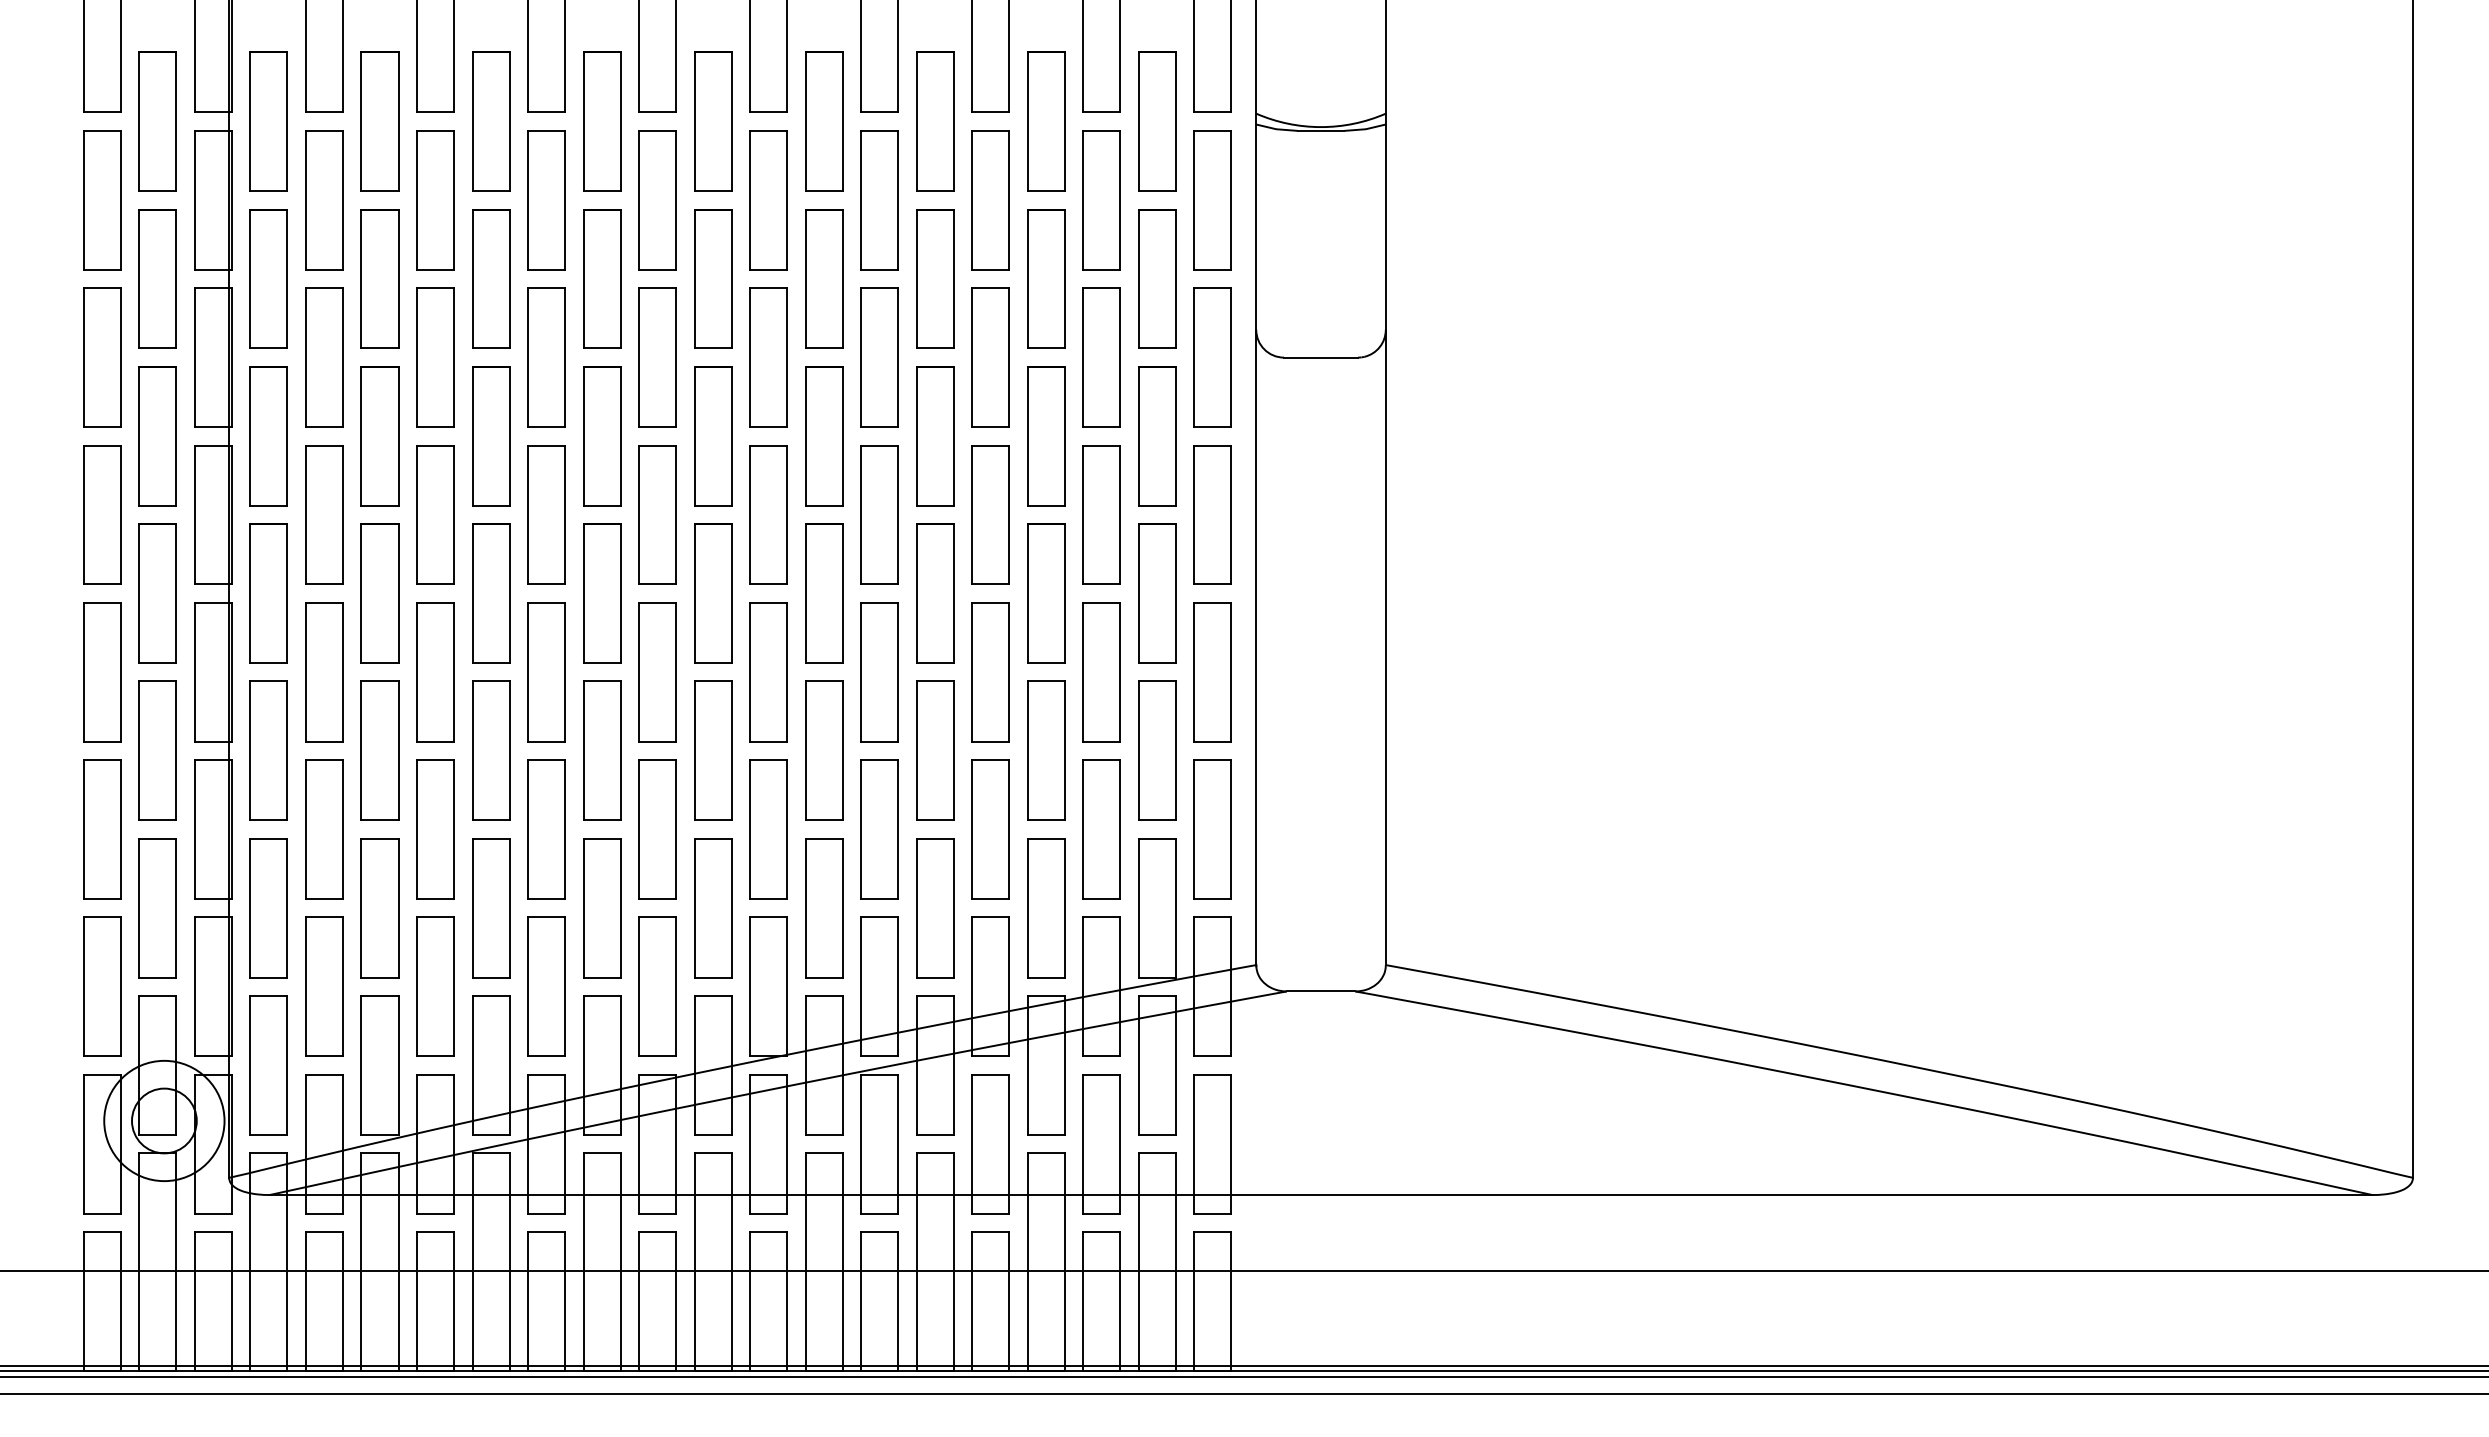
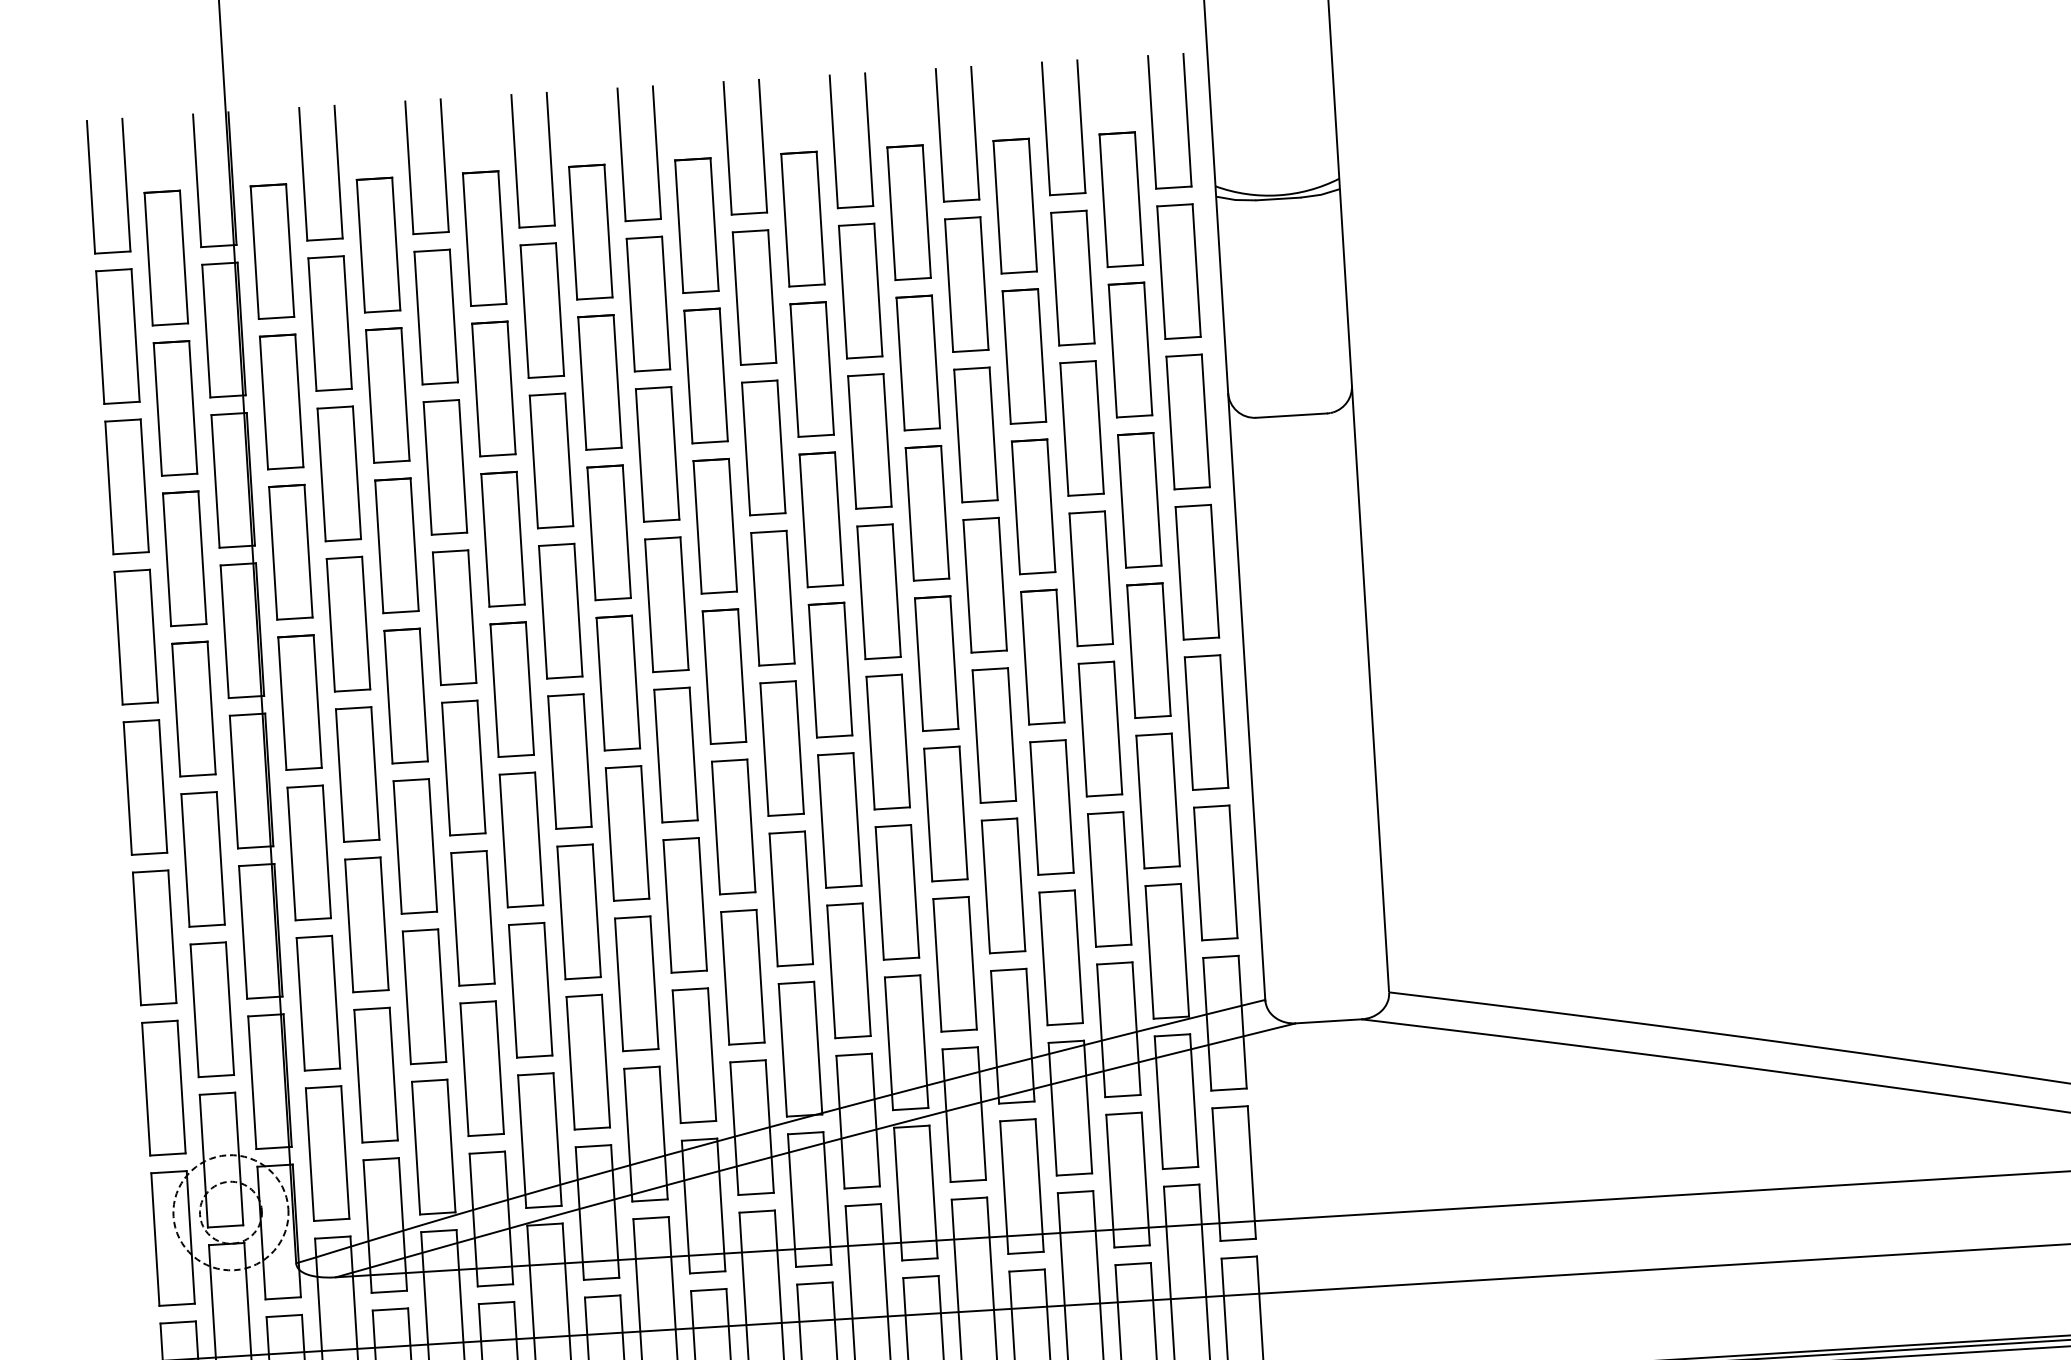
circle: (164, 1120) -> (231, 1212), solid -> dashed
circle: (164, 1120) -> (231, 1212), solid -> dashed

